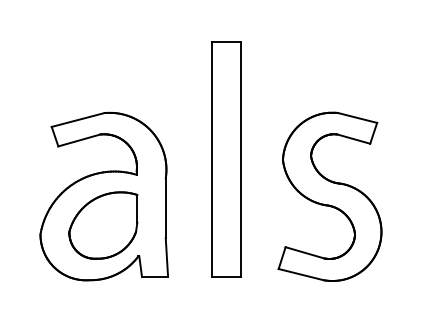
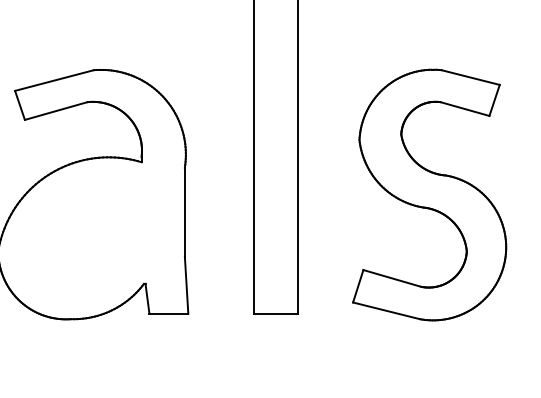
part: (103, 225) -> (92, 237), removed

